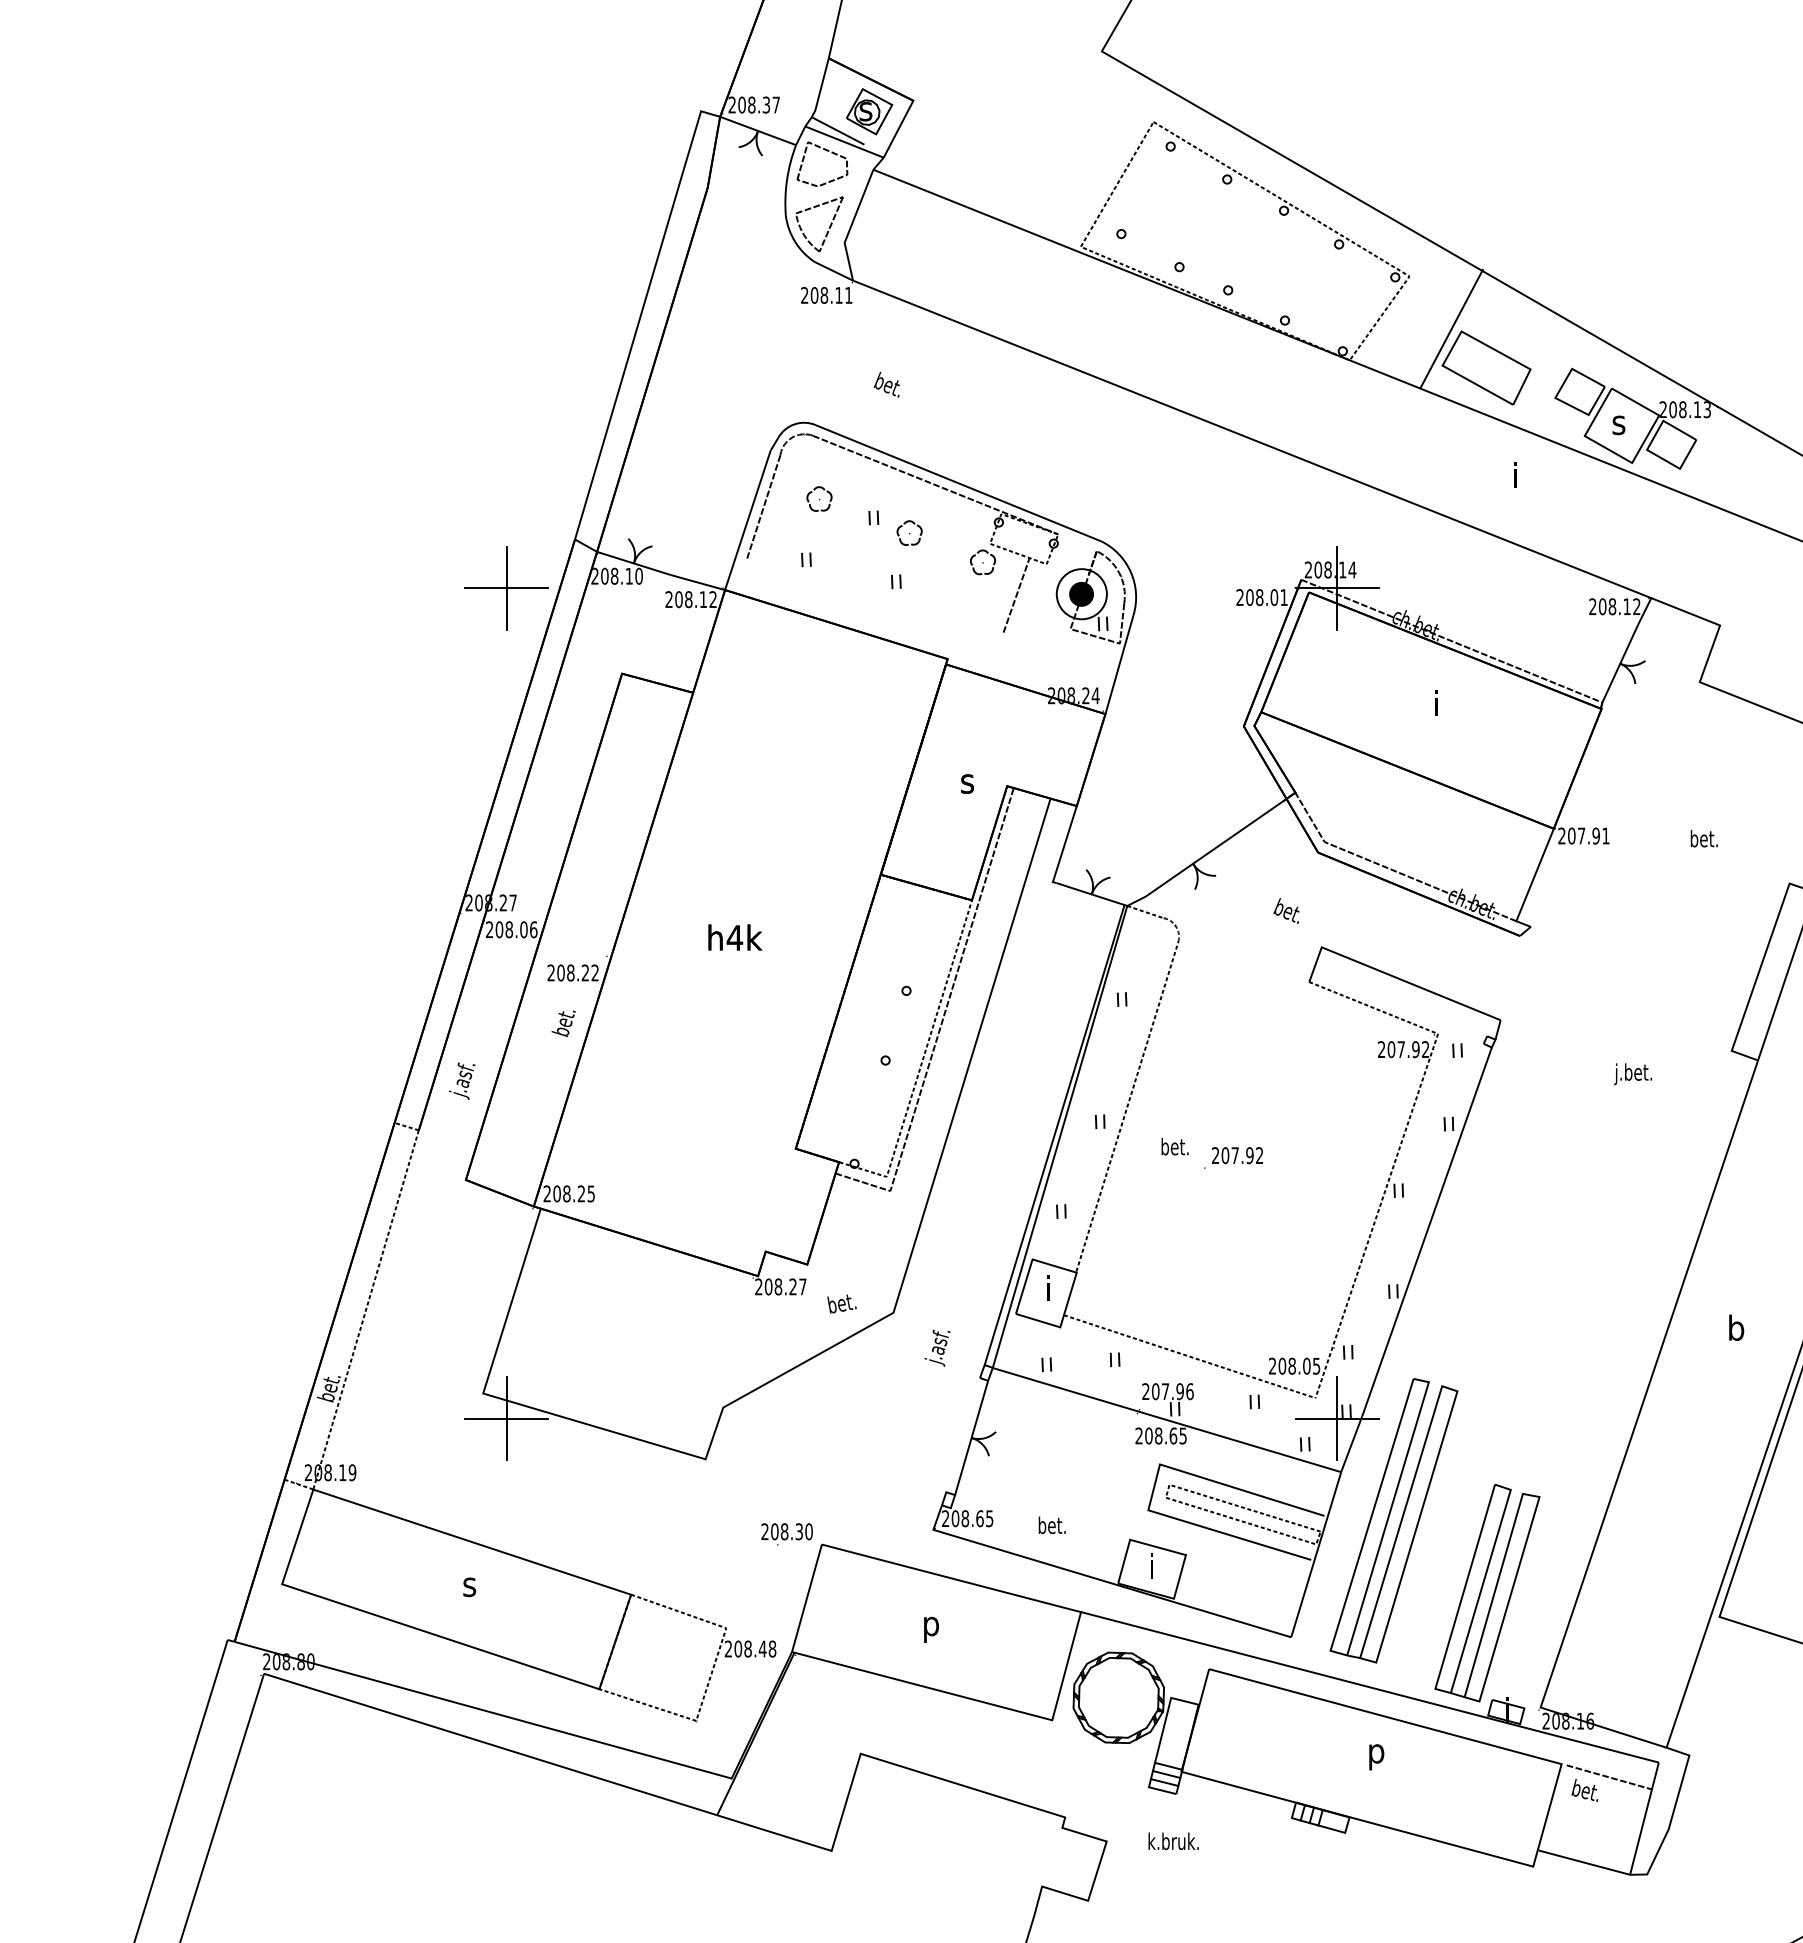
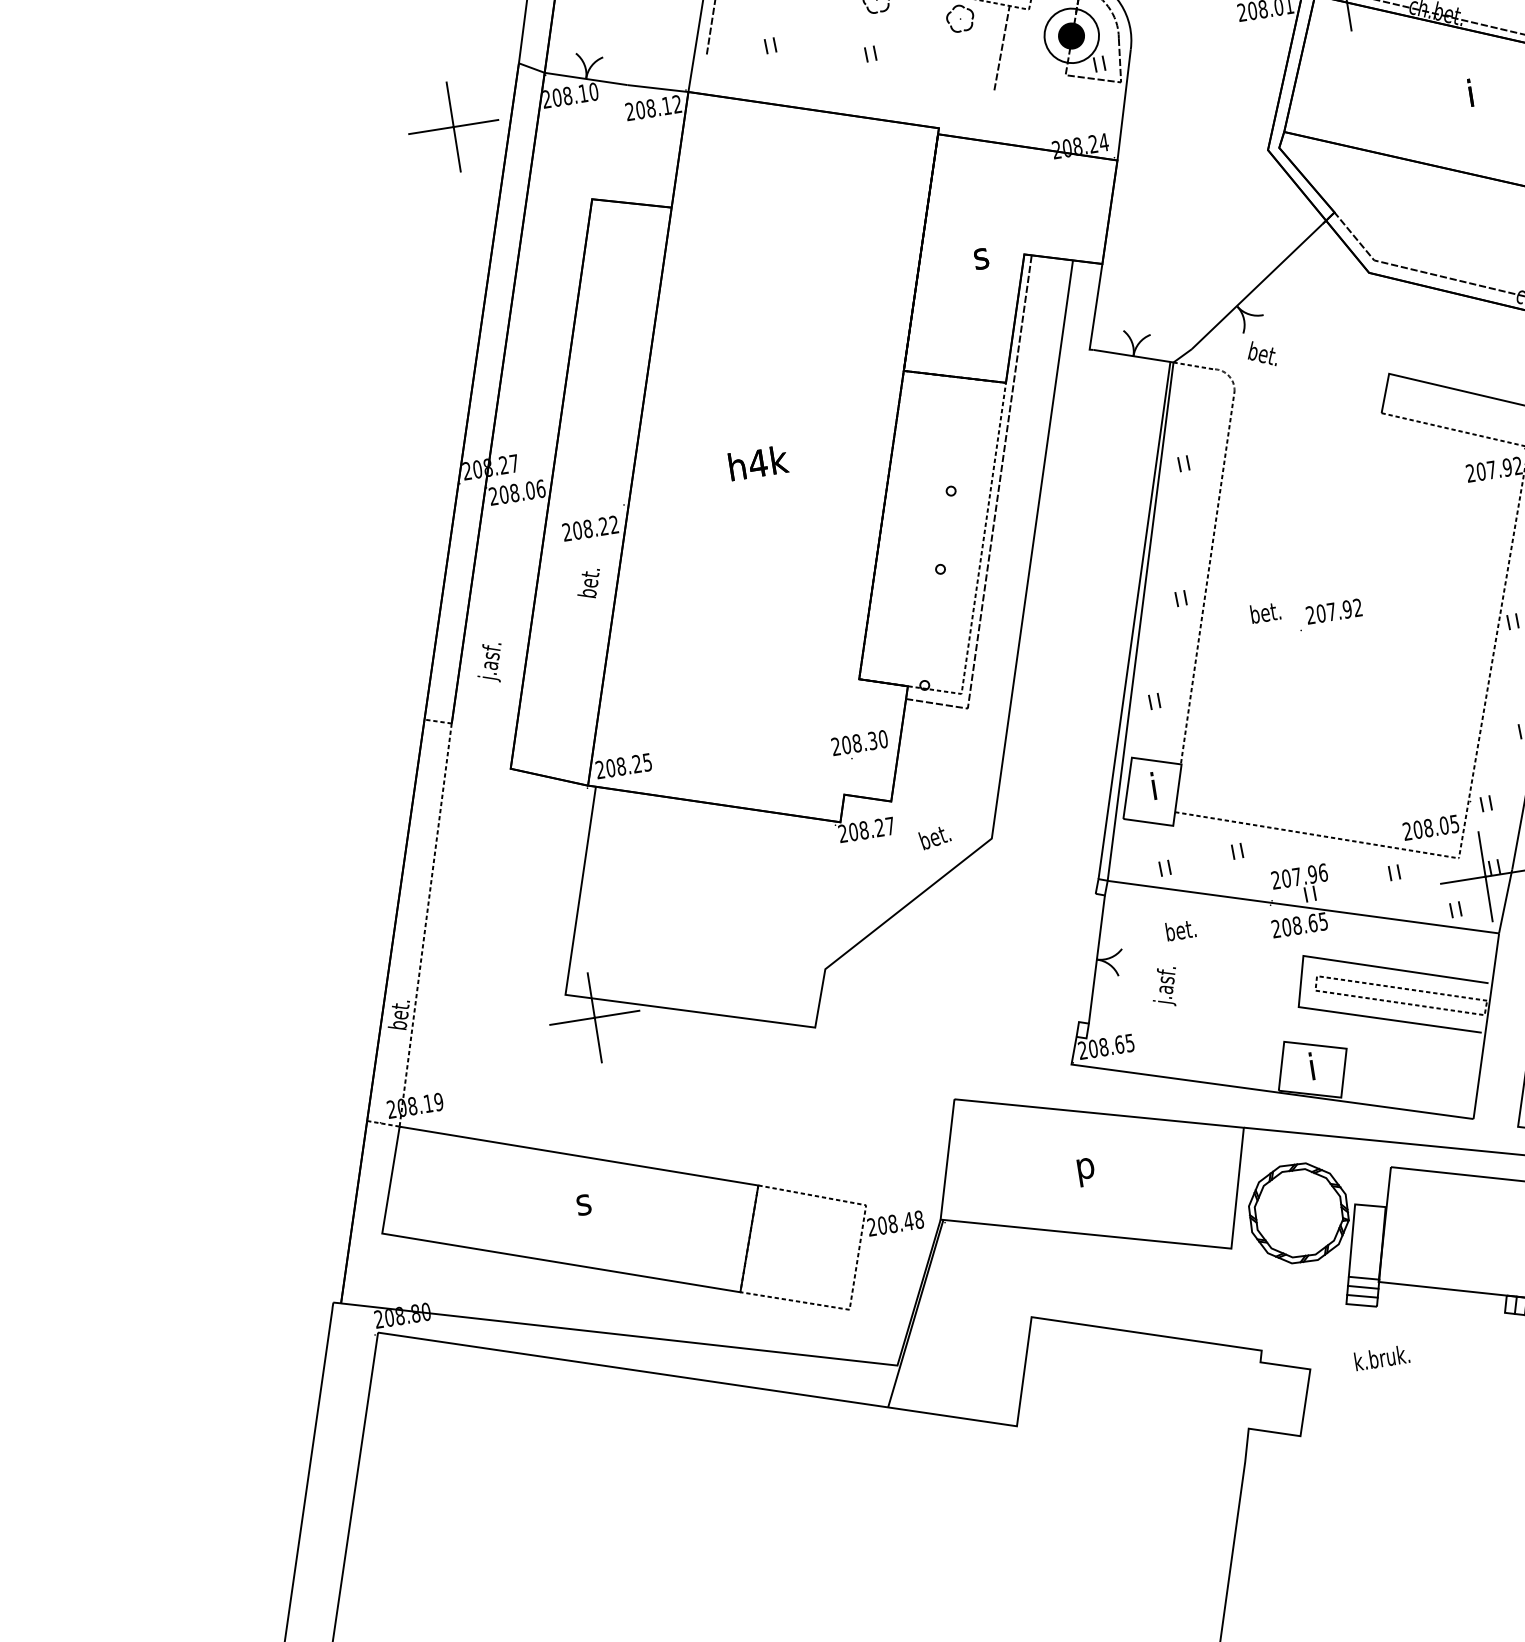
text: (1286, 910) -> (1261, 353), moved
text: (937, 1347) -> (1164, 986), moved
text: (1051, 1525) -> (1180, 930), moved
text: (786, 1534) -> (859, 745), moved

